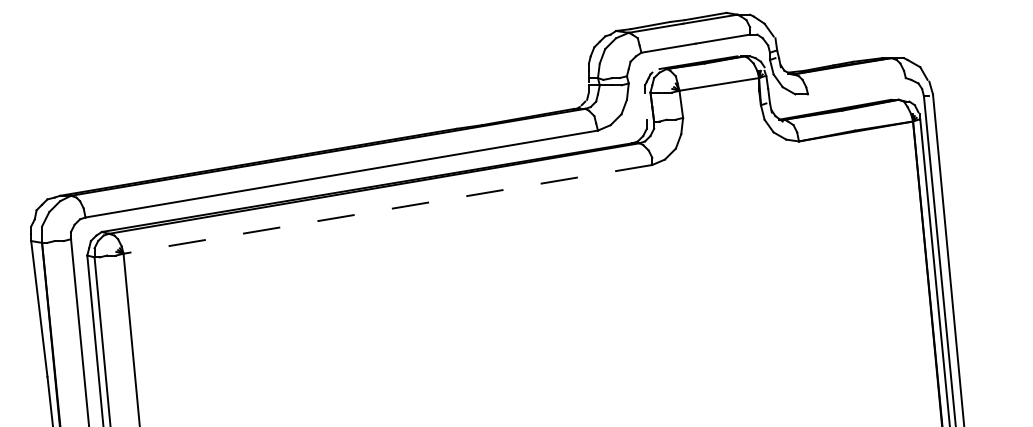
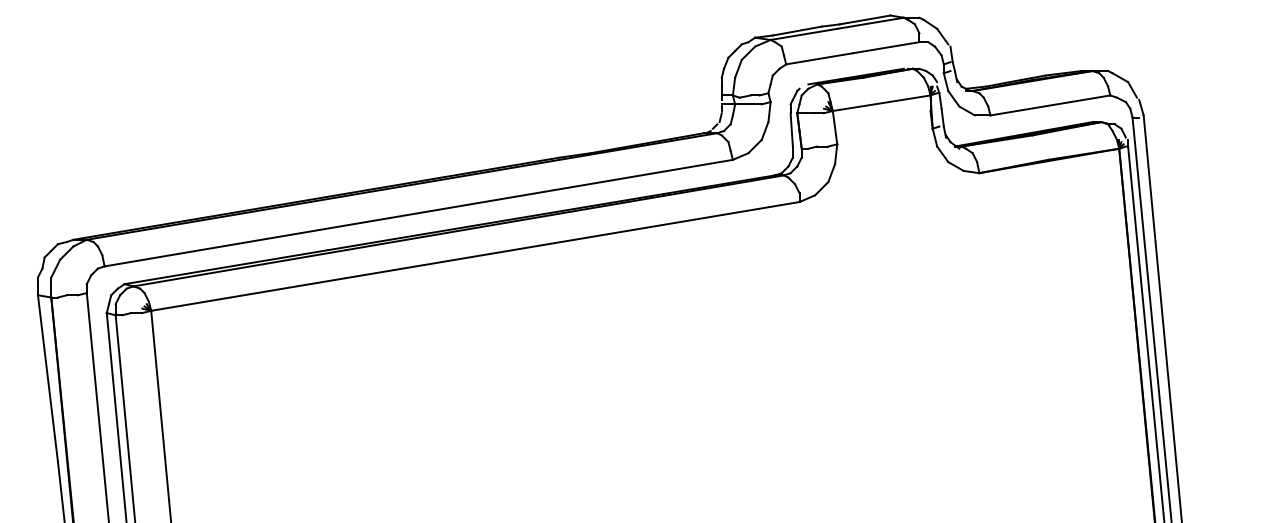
line: (857, 86) -> (1050, 105), added
line: (645, 105) -> (791, 129), added
line: (388, 209) -> (475, 256), dashed -> solid

